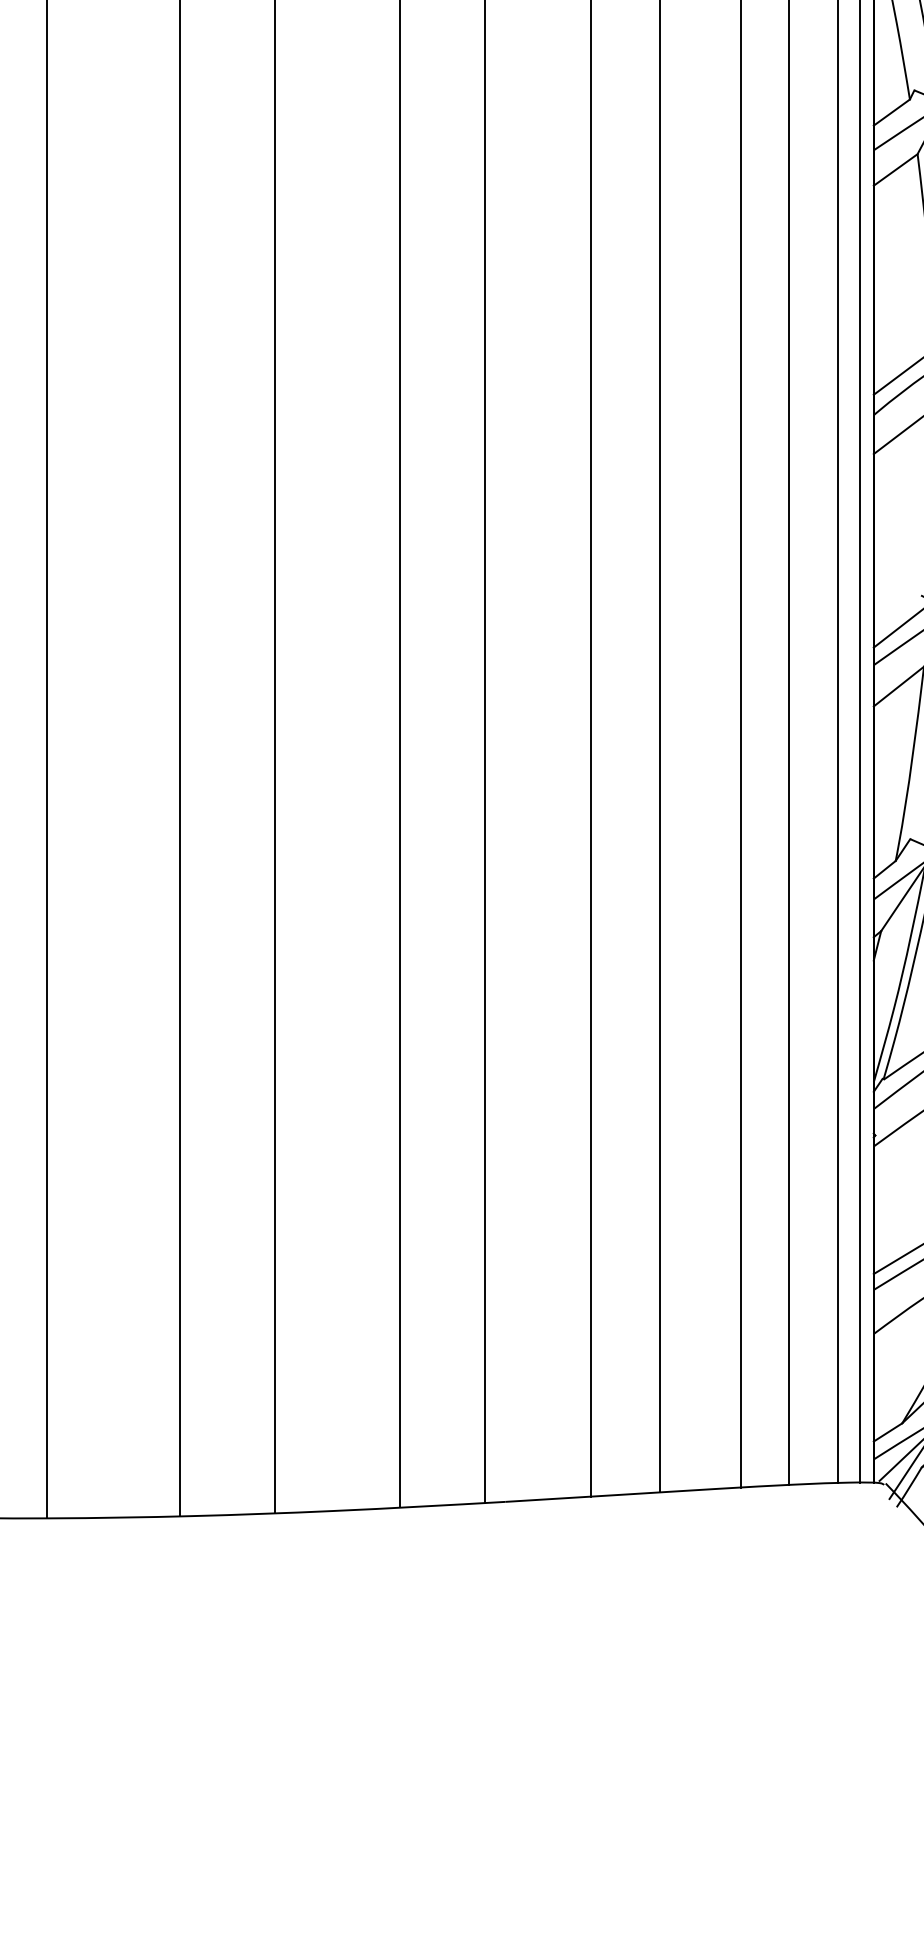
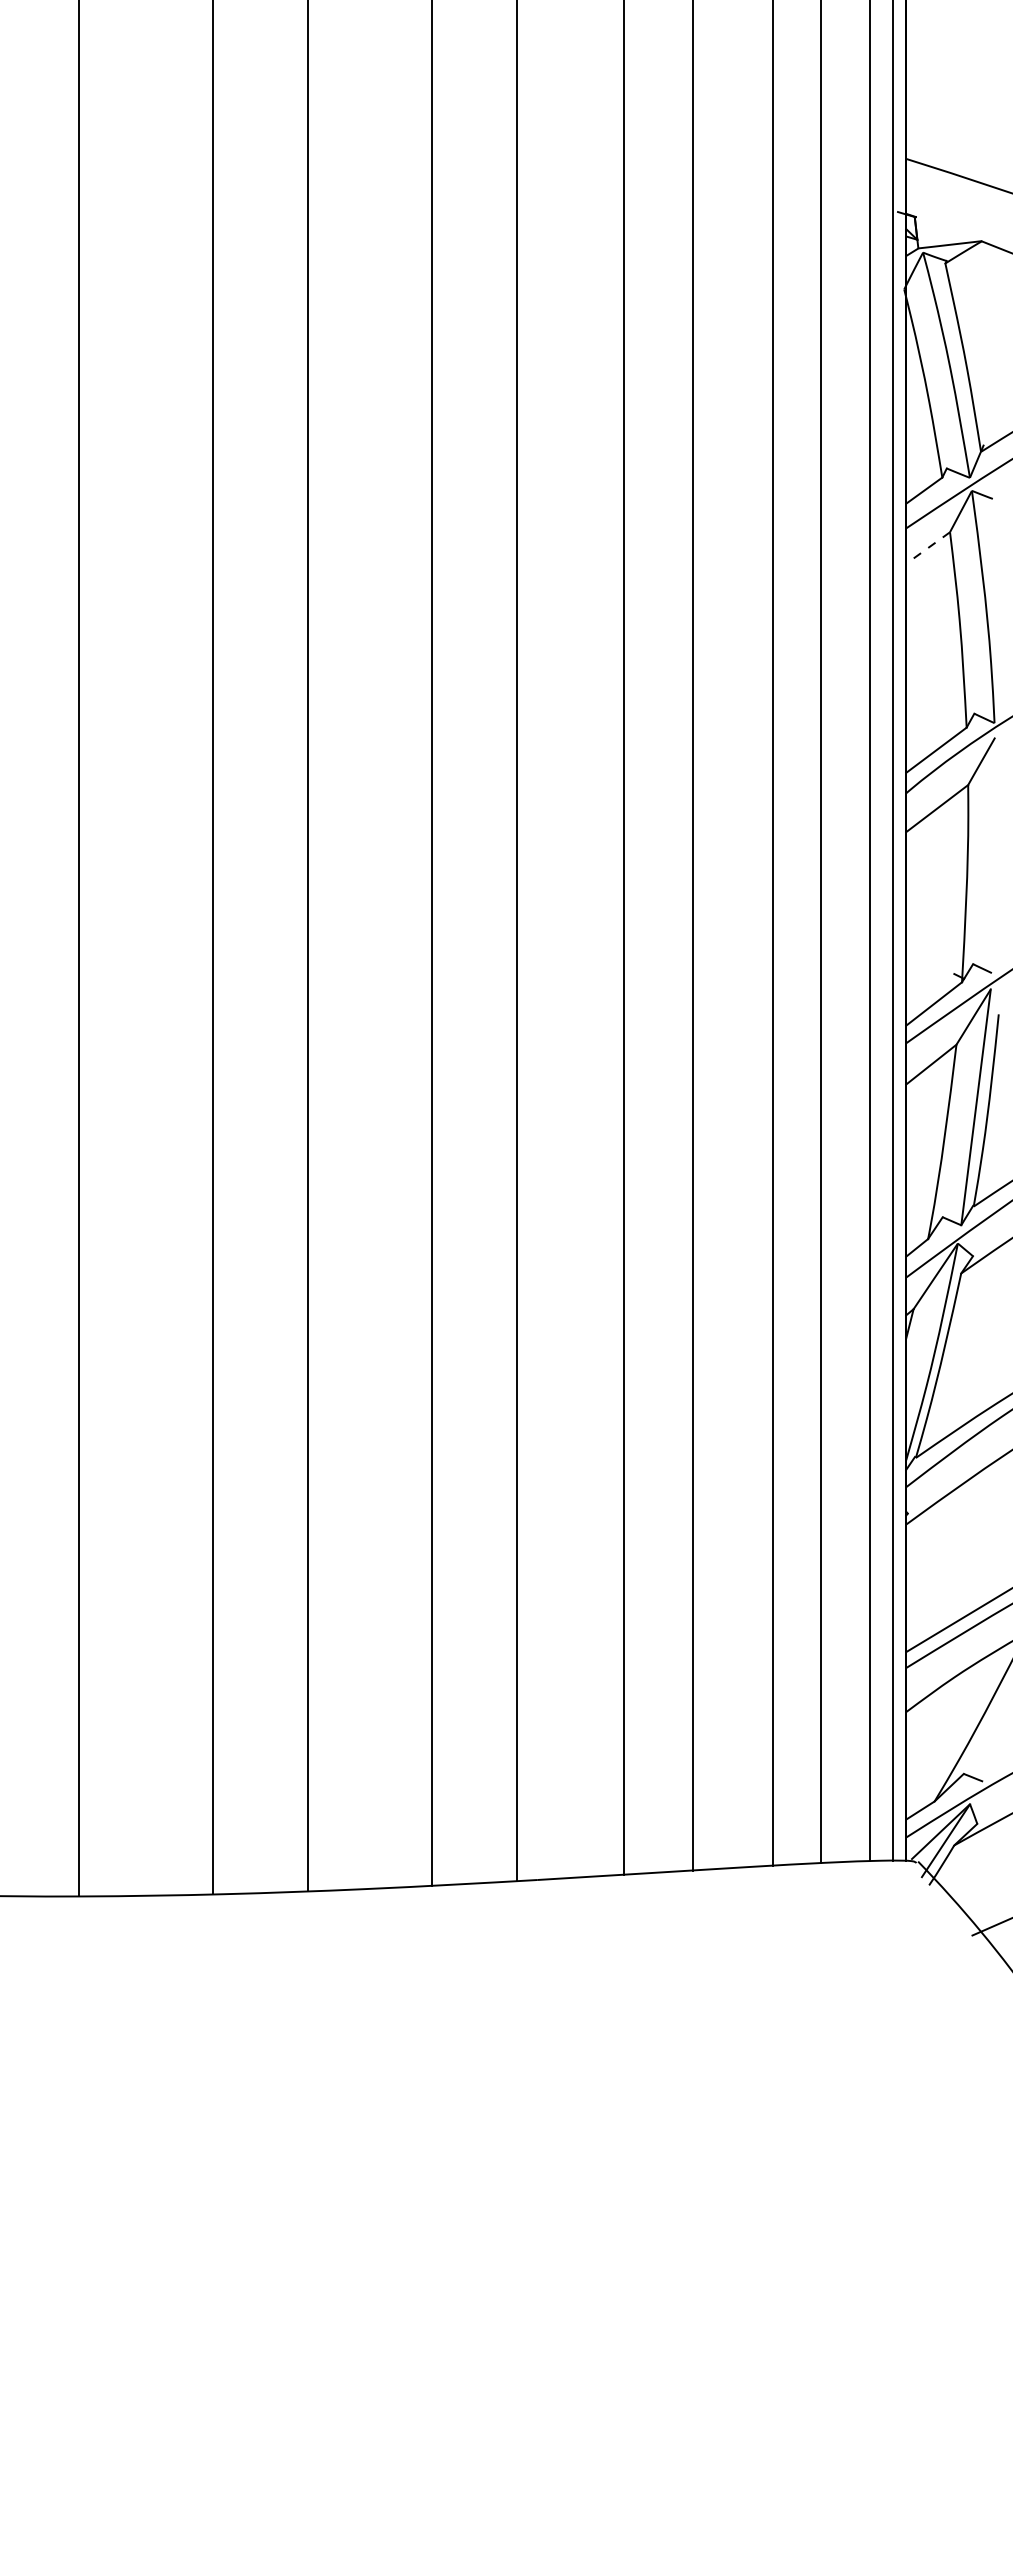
line: (895, 170) -> (927, 548), solid -> dashed

